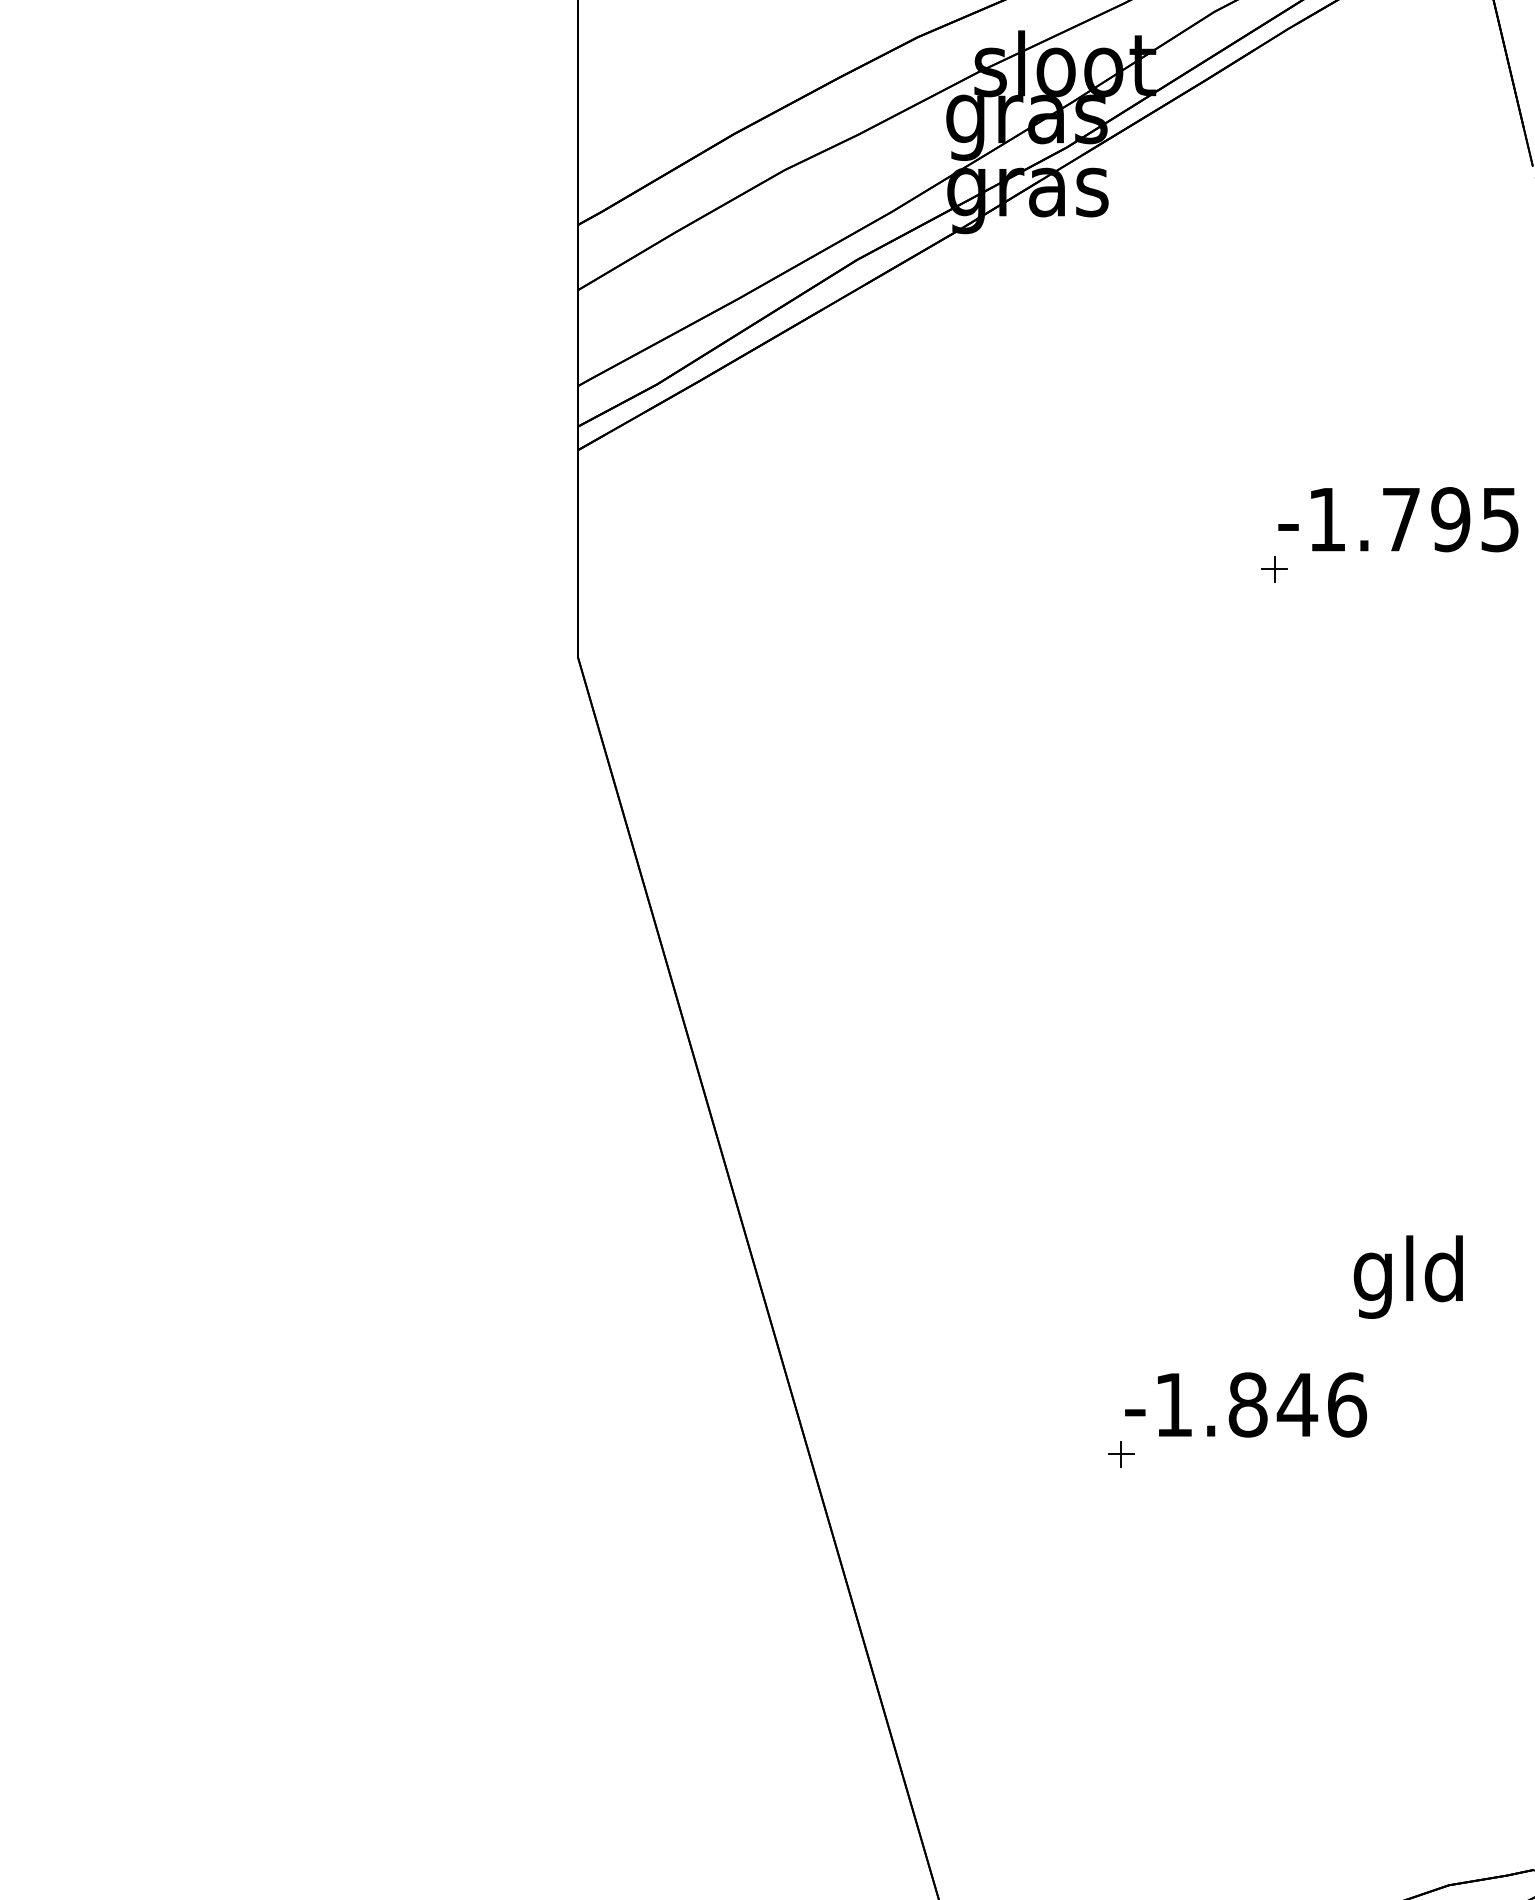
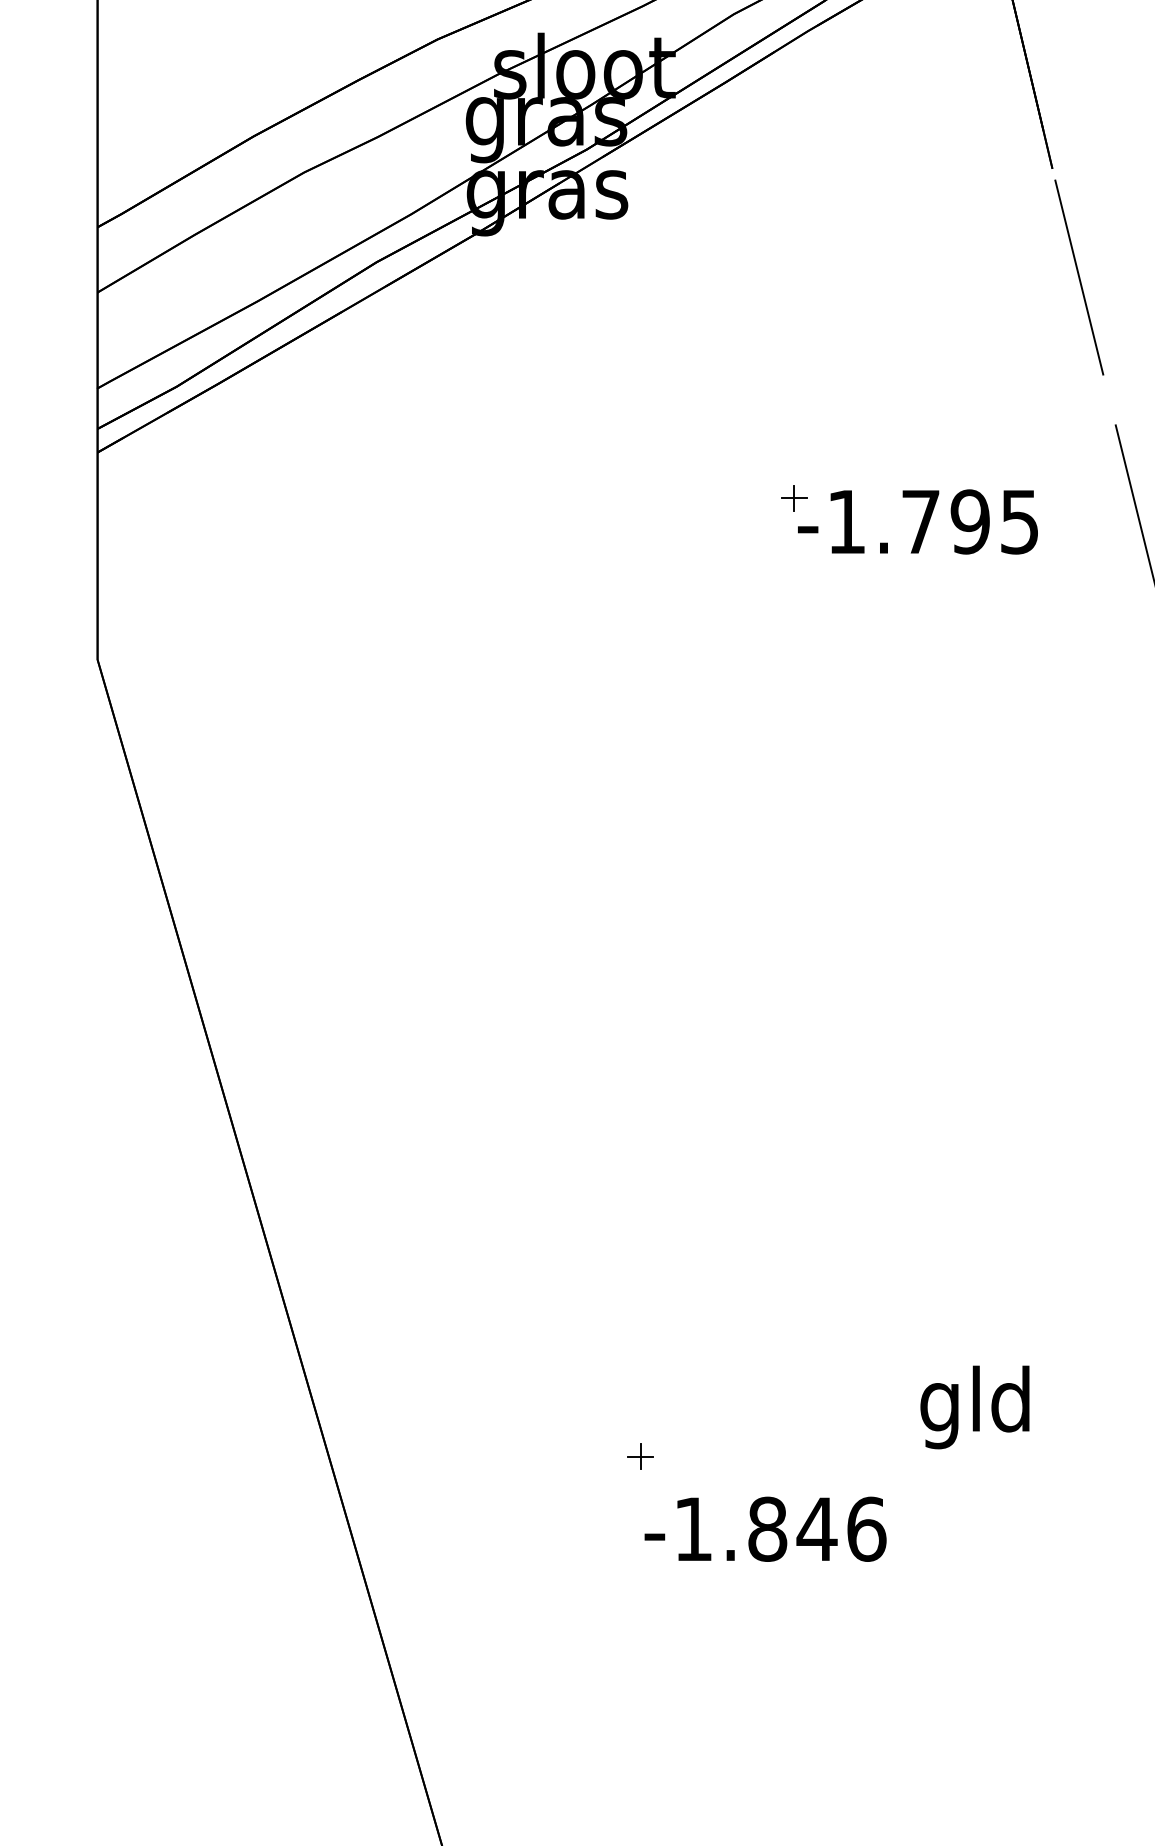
part: (1274, 569) -> (794, 498), moved
text: (1407, 1276) -> (974, 1406), moved
text: (1245, 1404) -> (765, 1528), moved

